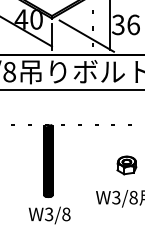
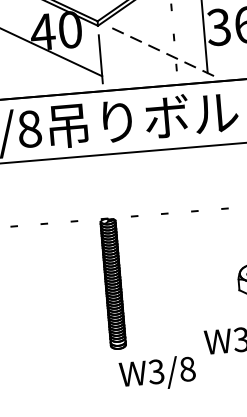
line: (87, 36) -> (164, 52), solid -> dashed
text: (49, 215) -> (157, 373), moved

